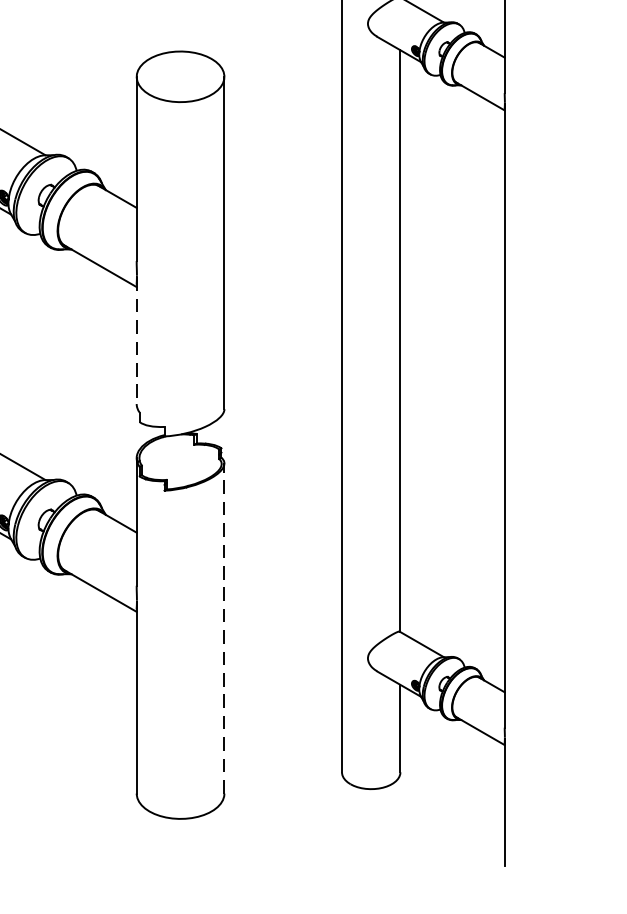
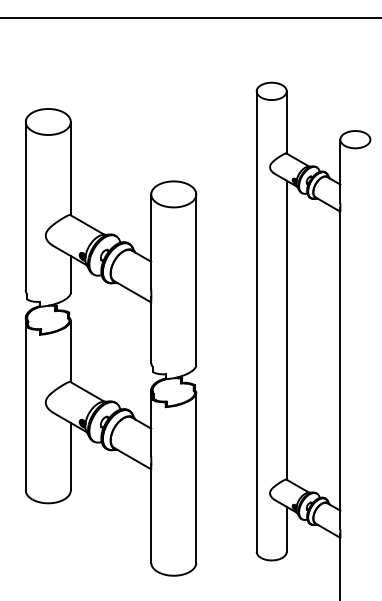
line: (137, 341) -> (151, 330), dashed -> solid
line: (224, 627) -> (196, 477), dashed -> solid

